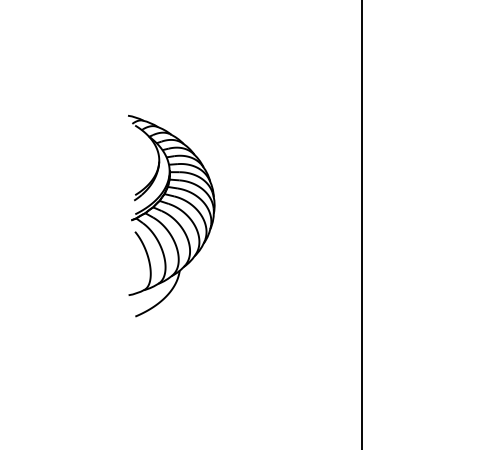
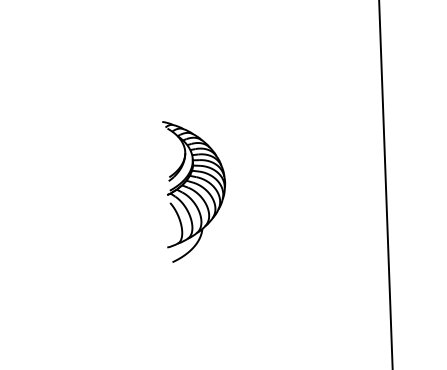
part: (171, 216) -> (195, 191), size x0.7

